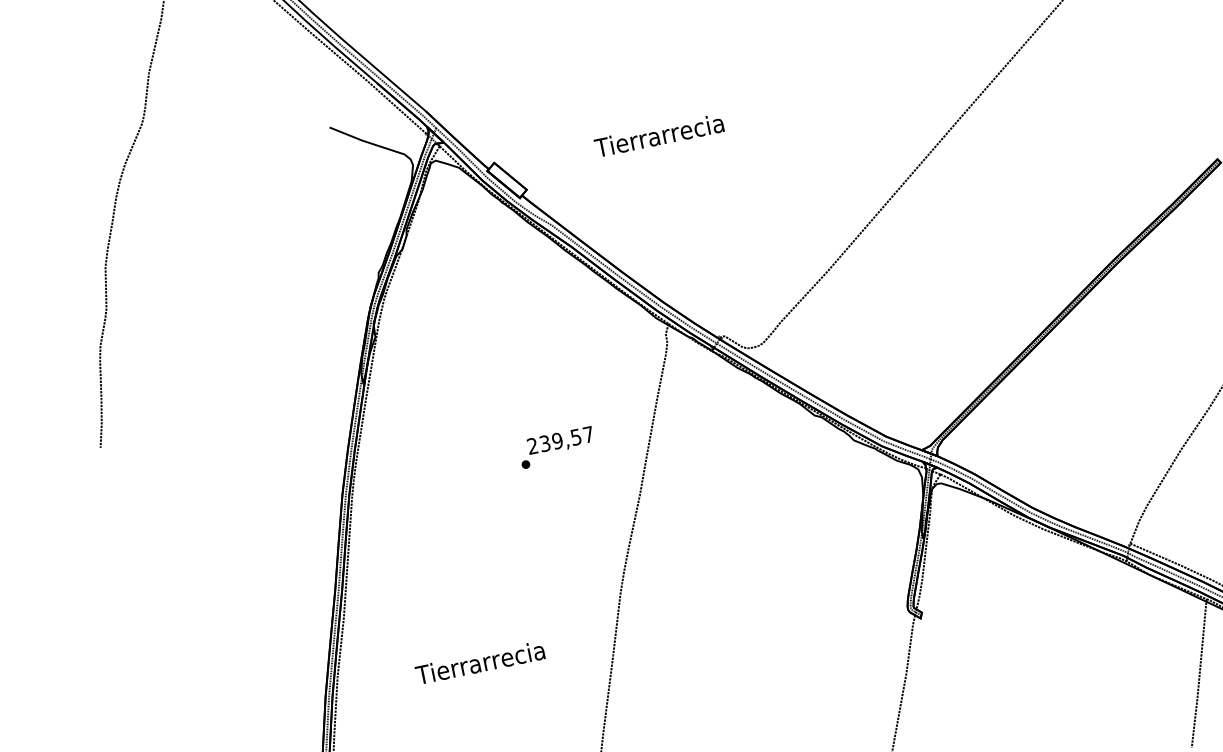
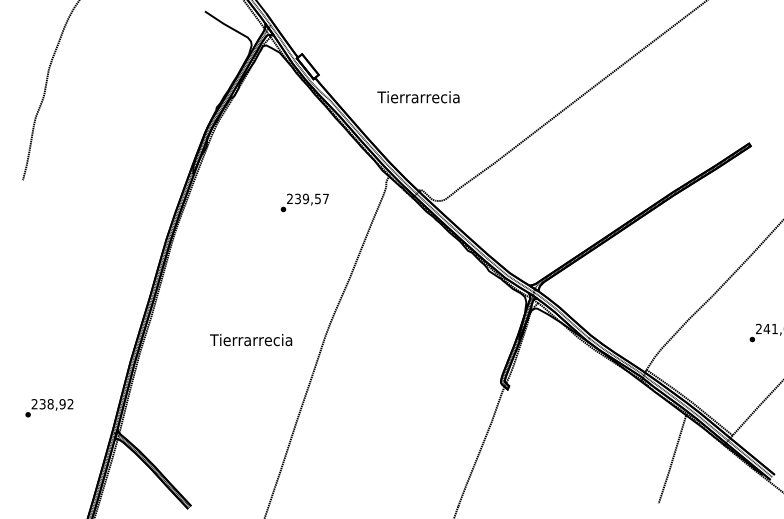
text: (659, 135) -> (418, 97), moved
text: (556, 447) -> (304, 202), moved
text: (480, 661) -> (251, 339), moved

